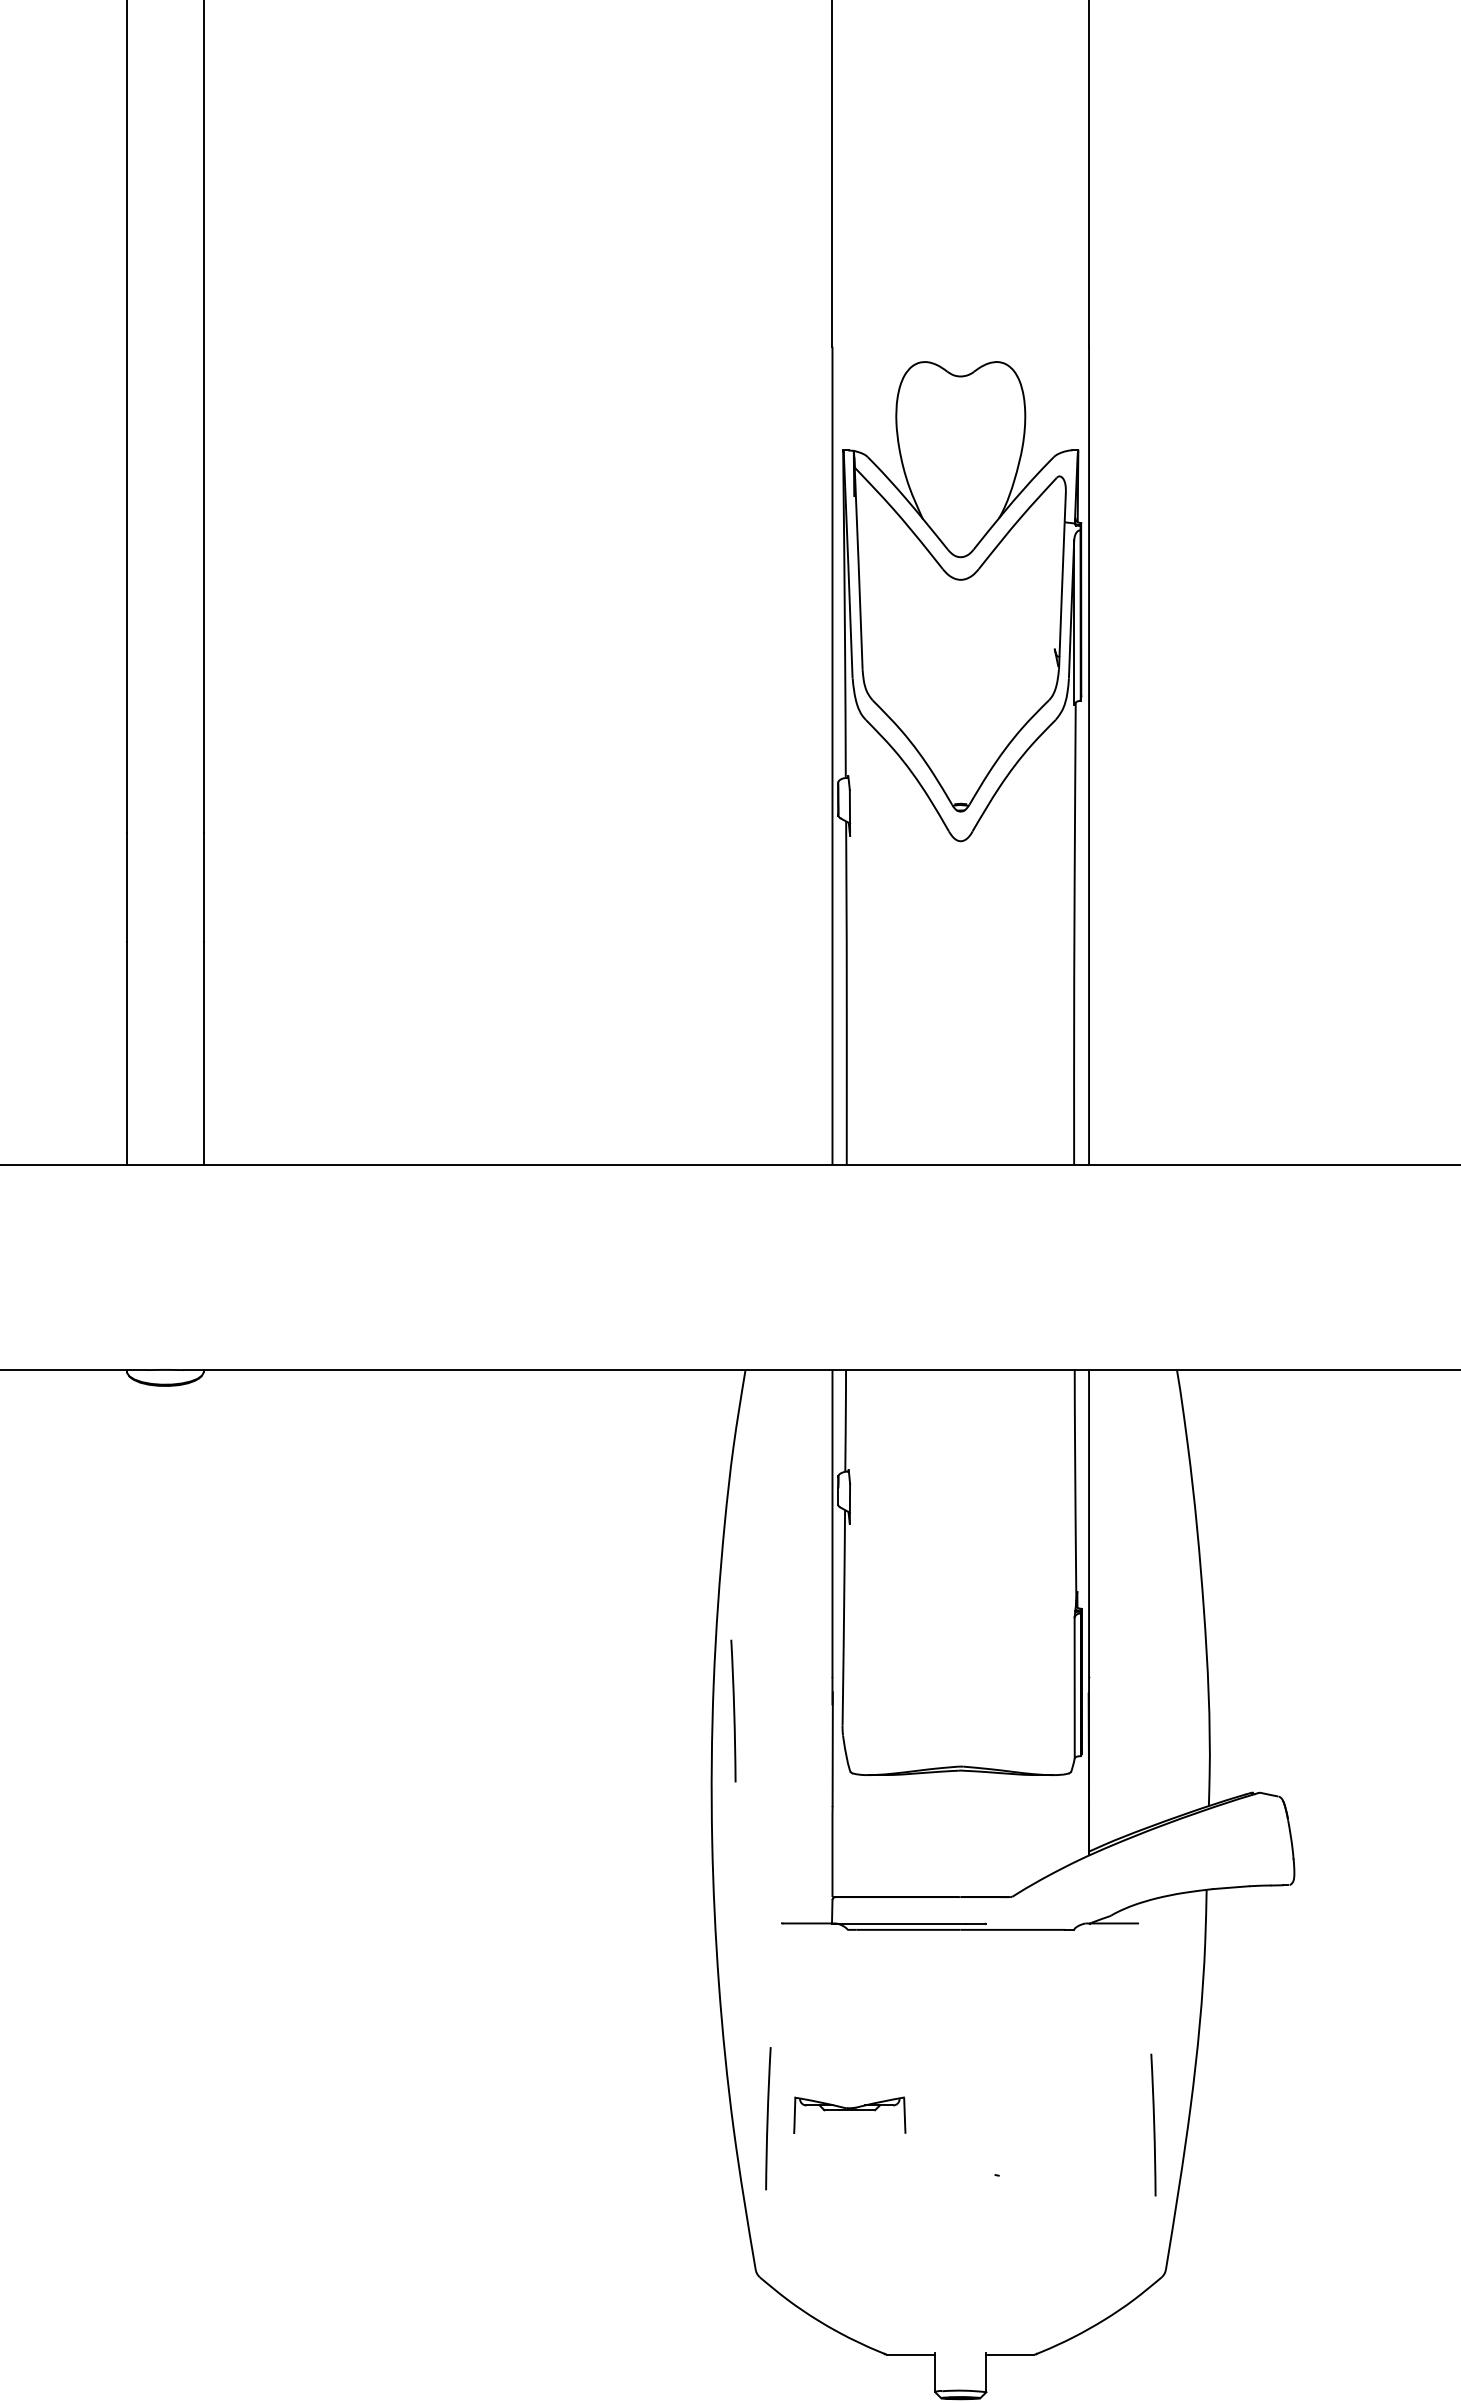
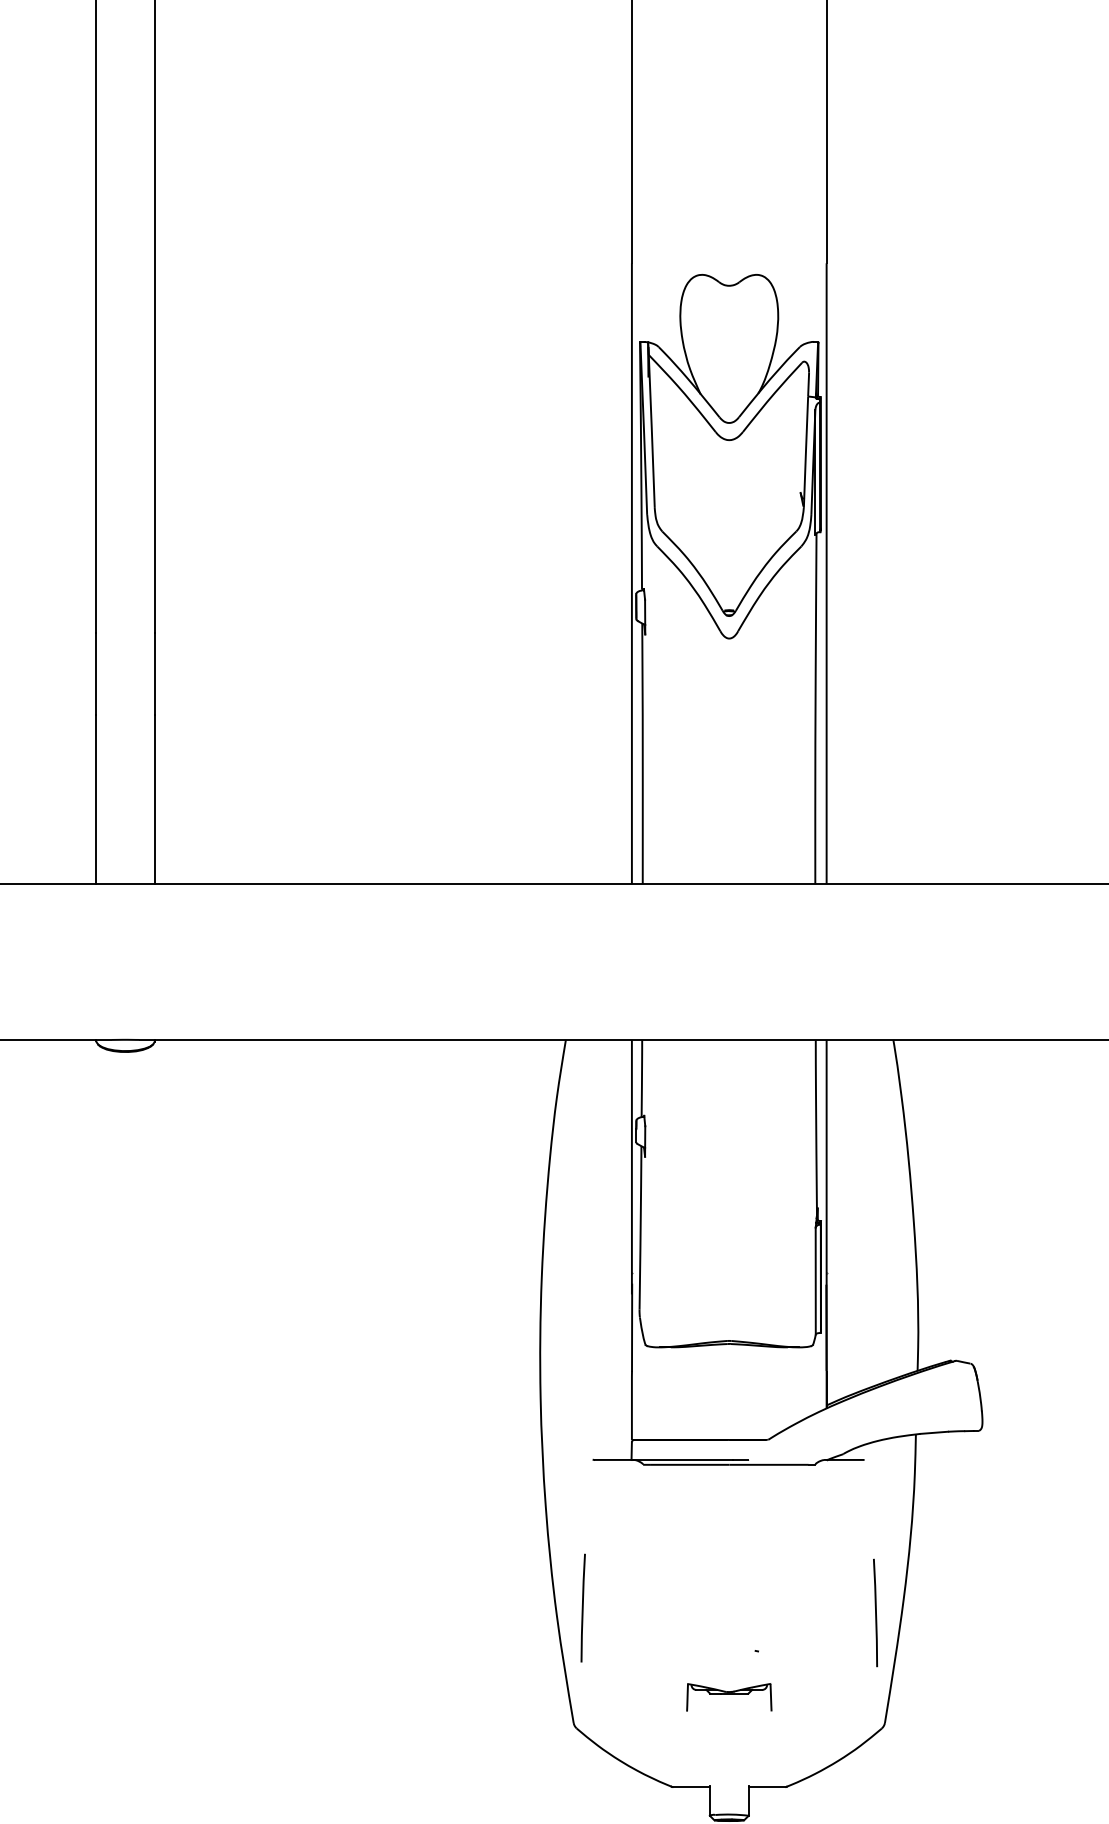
line: (733, 1710) -> (556, 1298), removed
part: (849, 2114) -> (729, 1696), moved

